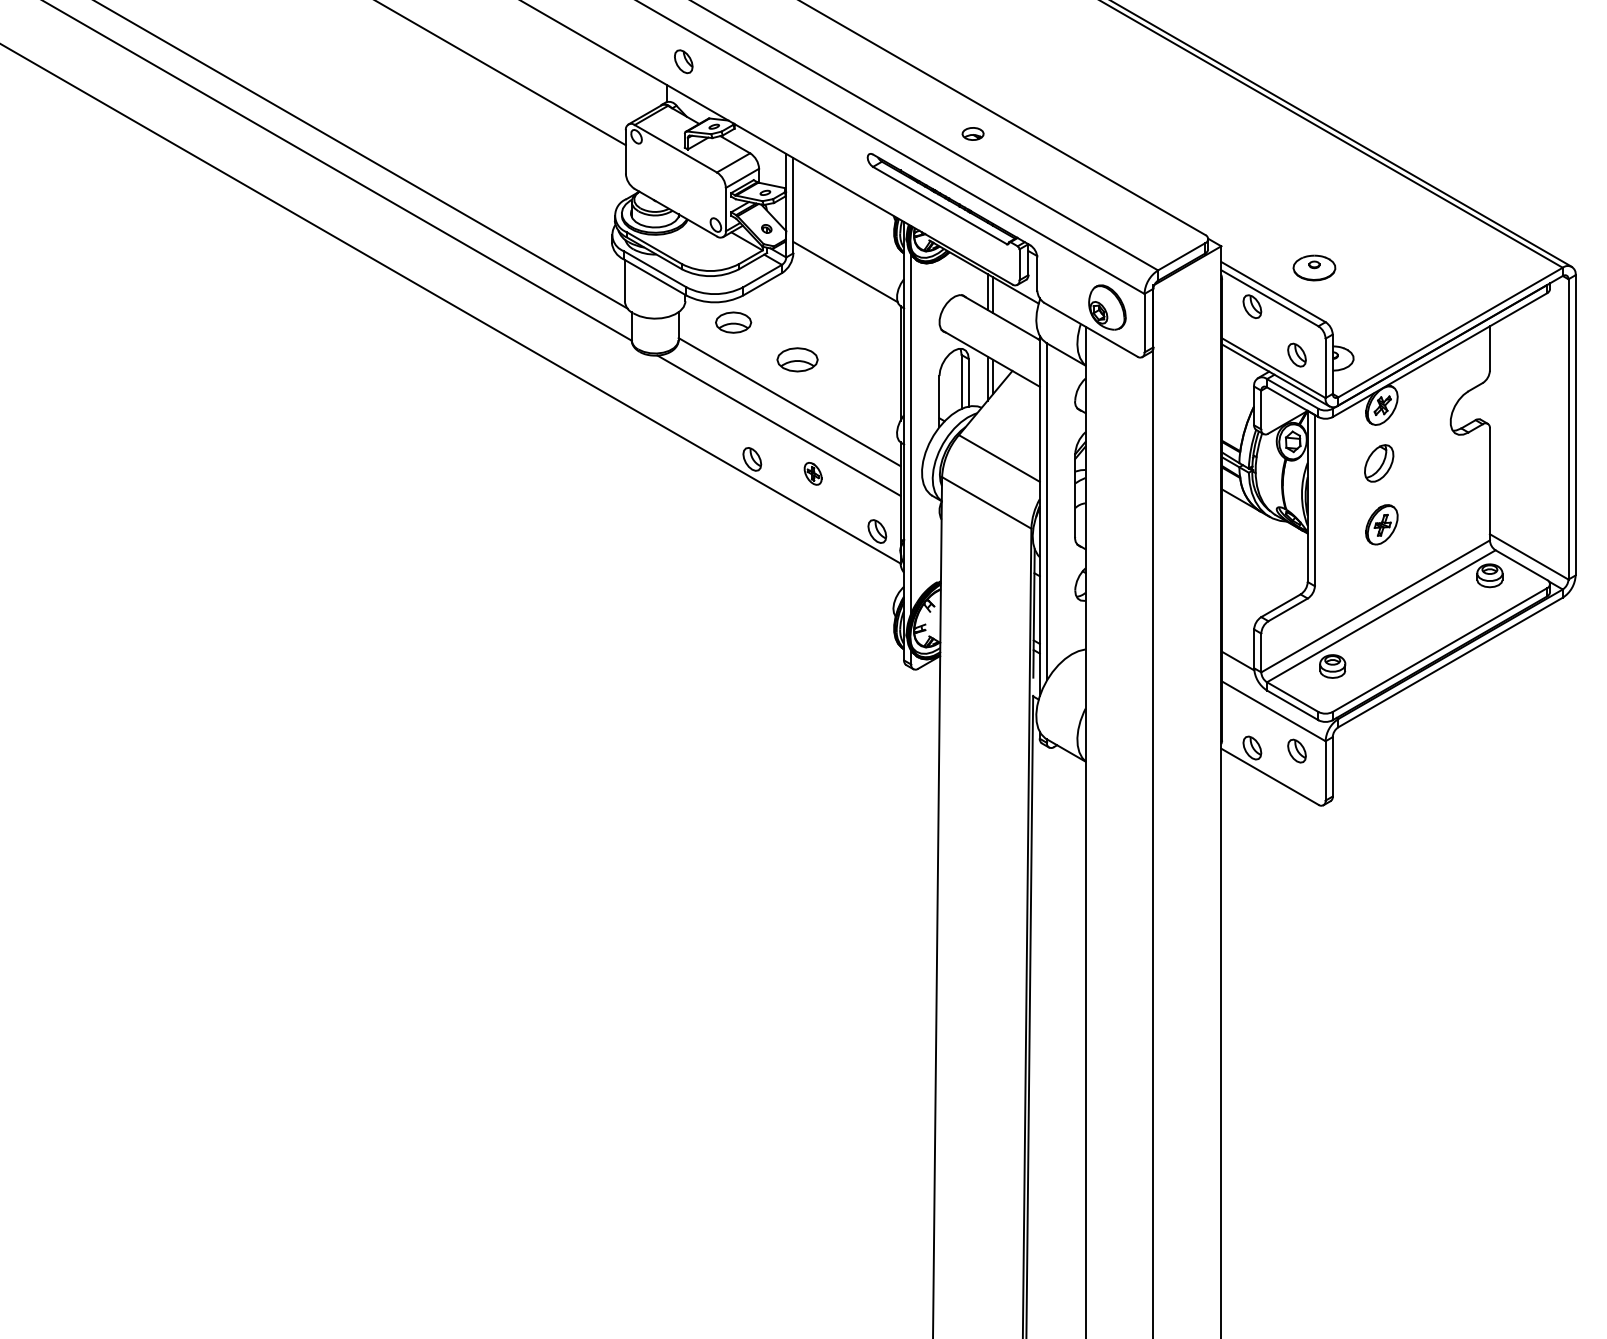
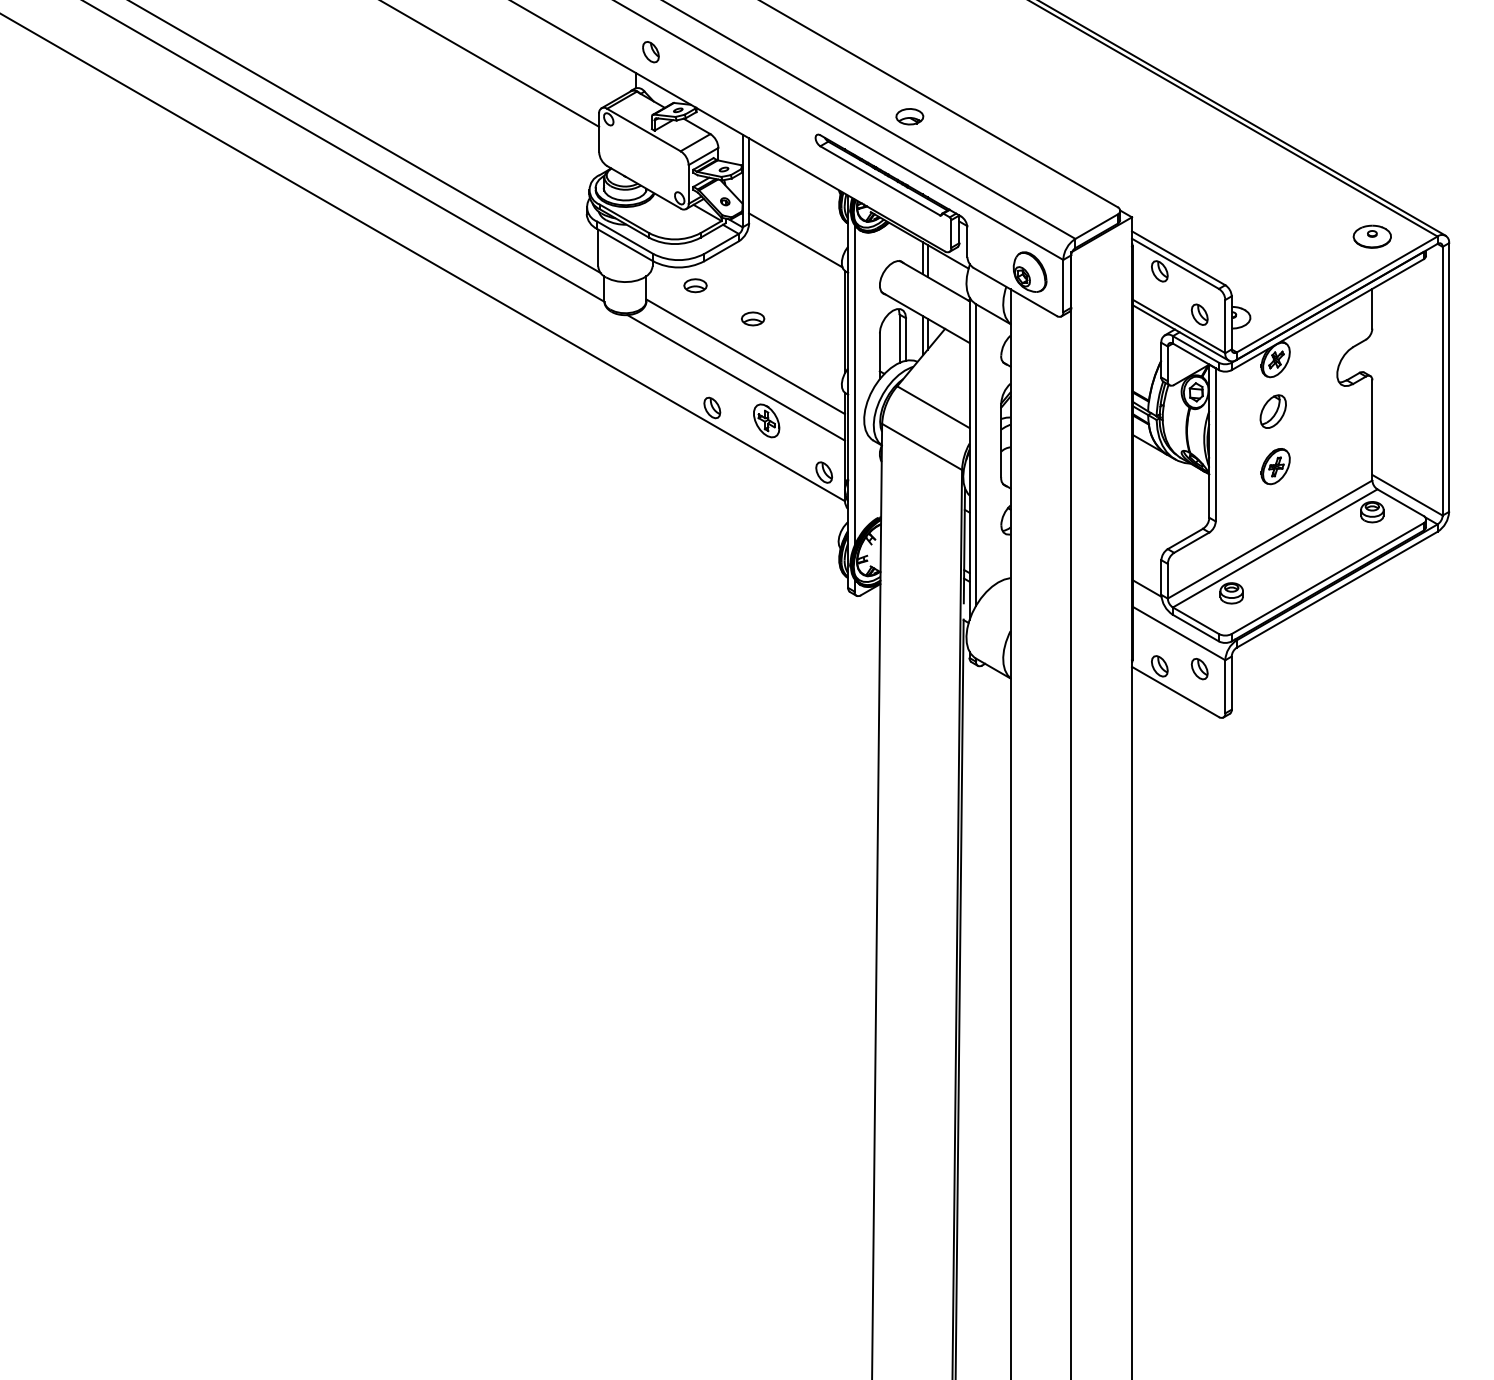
part: (972, 133) -> (909, 116), size x1.43
part: (1313, 267) -> (1371, 236), moved
part: (733, 322) -> (695, 285), size x0.71
part: (798, 359) -> (753, 318), size x0.62
part: (812, 473) -> (766, 420), size x1.67

